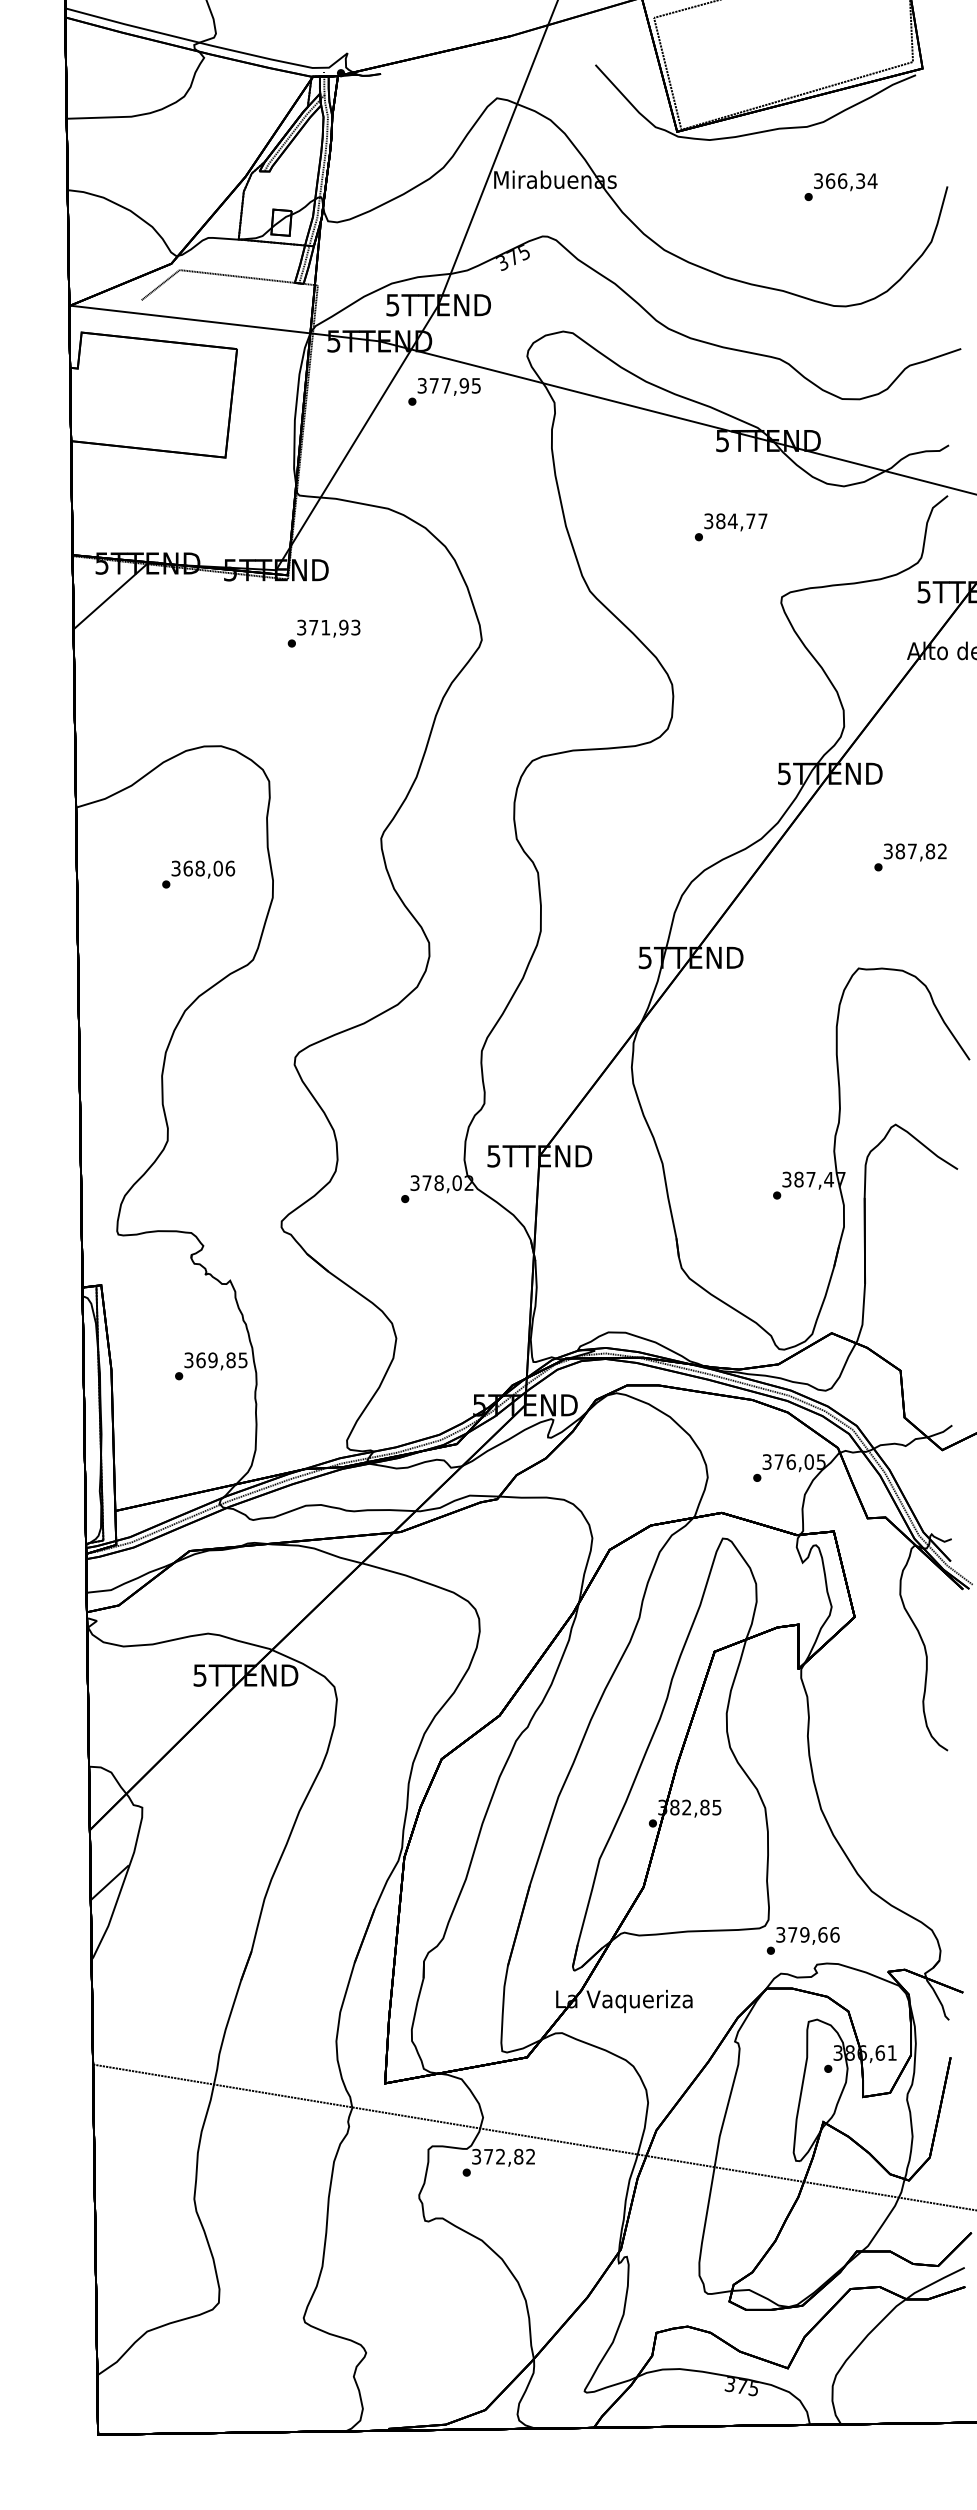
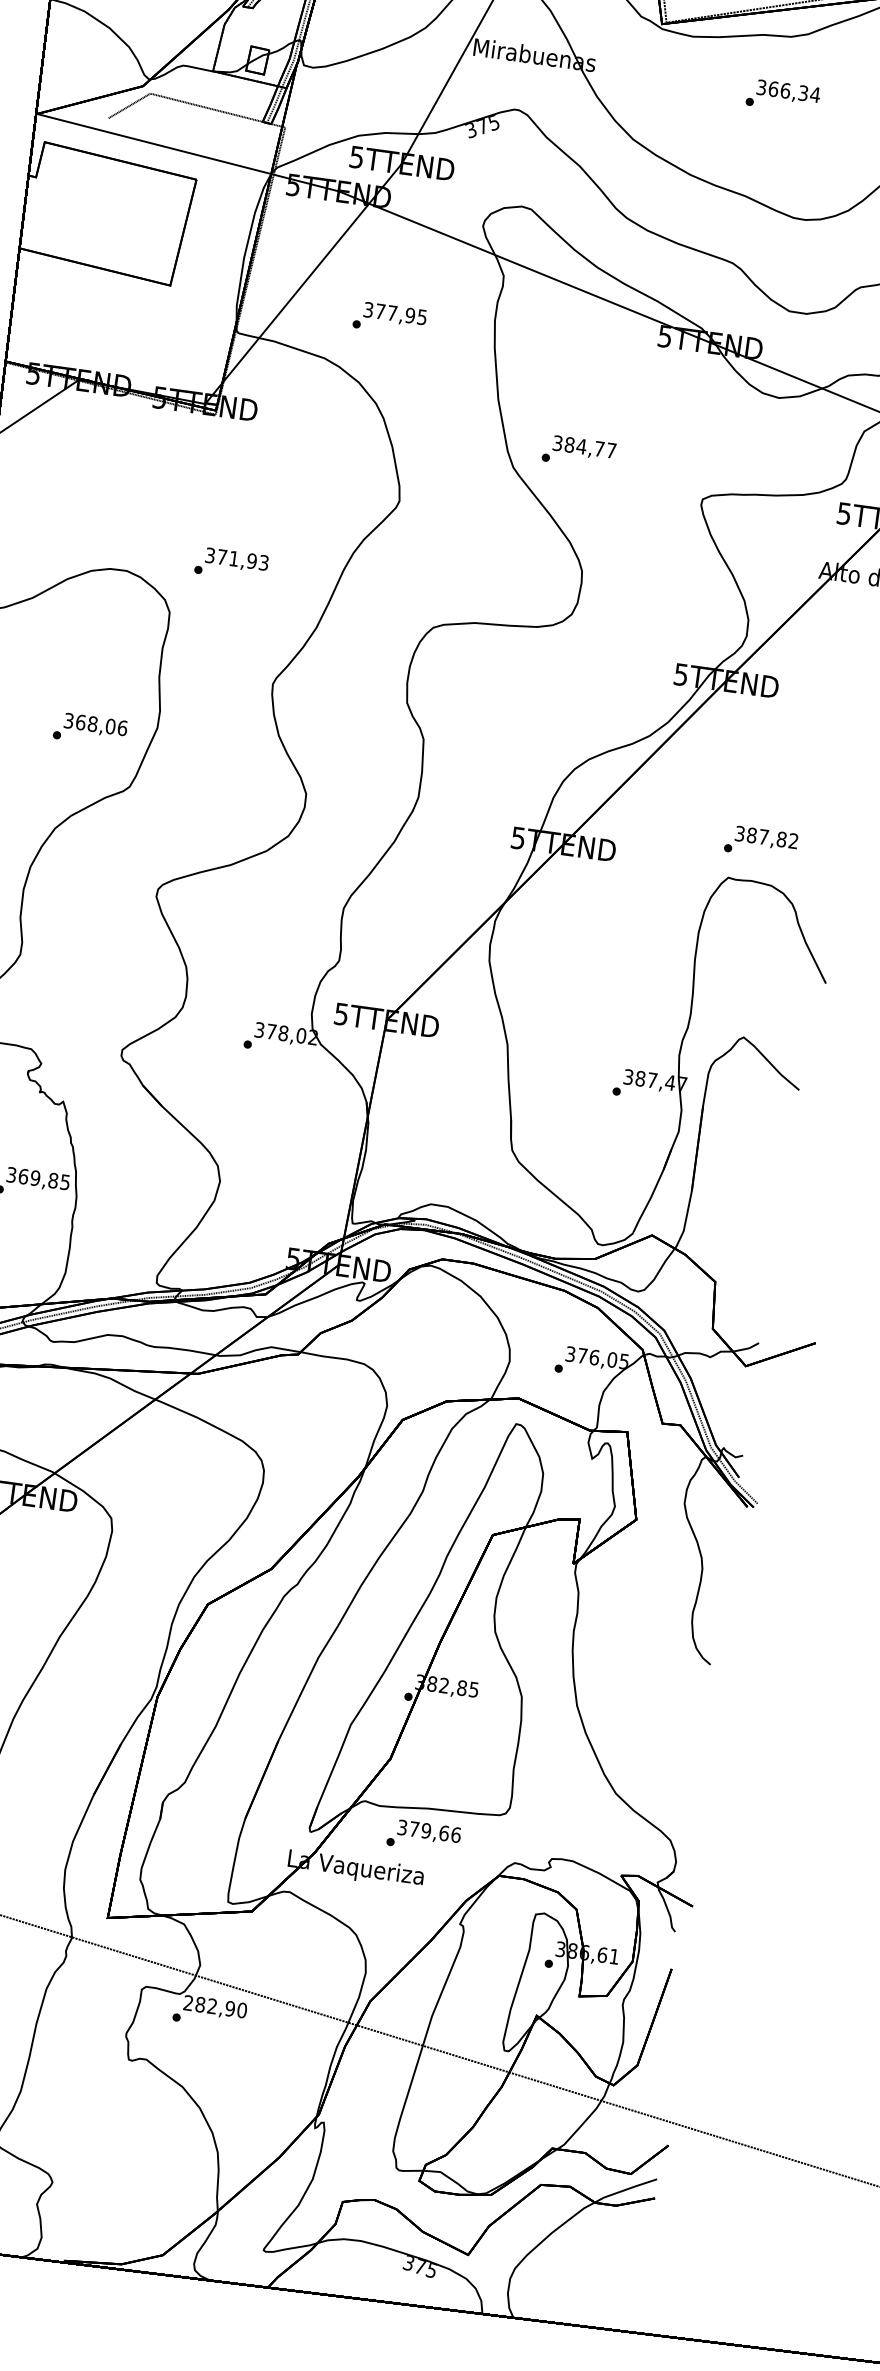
text: (840, 186) -> (782, 95), moved
text: (444, 391) -> (389, 318), moved
text: (730, 527) -> (578, 452), moved
text: (323, 633) -> (231, 564), moved
text: (910, 857) -> (761, 842), moved
text: (198, 874) -> (90, 729), moved
text: (802, 1940) -> (423, 1836), moved
text: (503, 2156) -> (215, 2006), 372,82 -> 282,90

